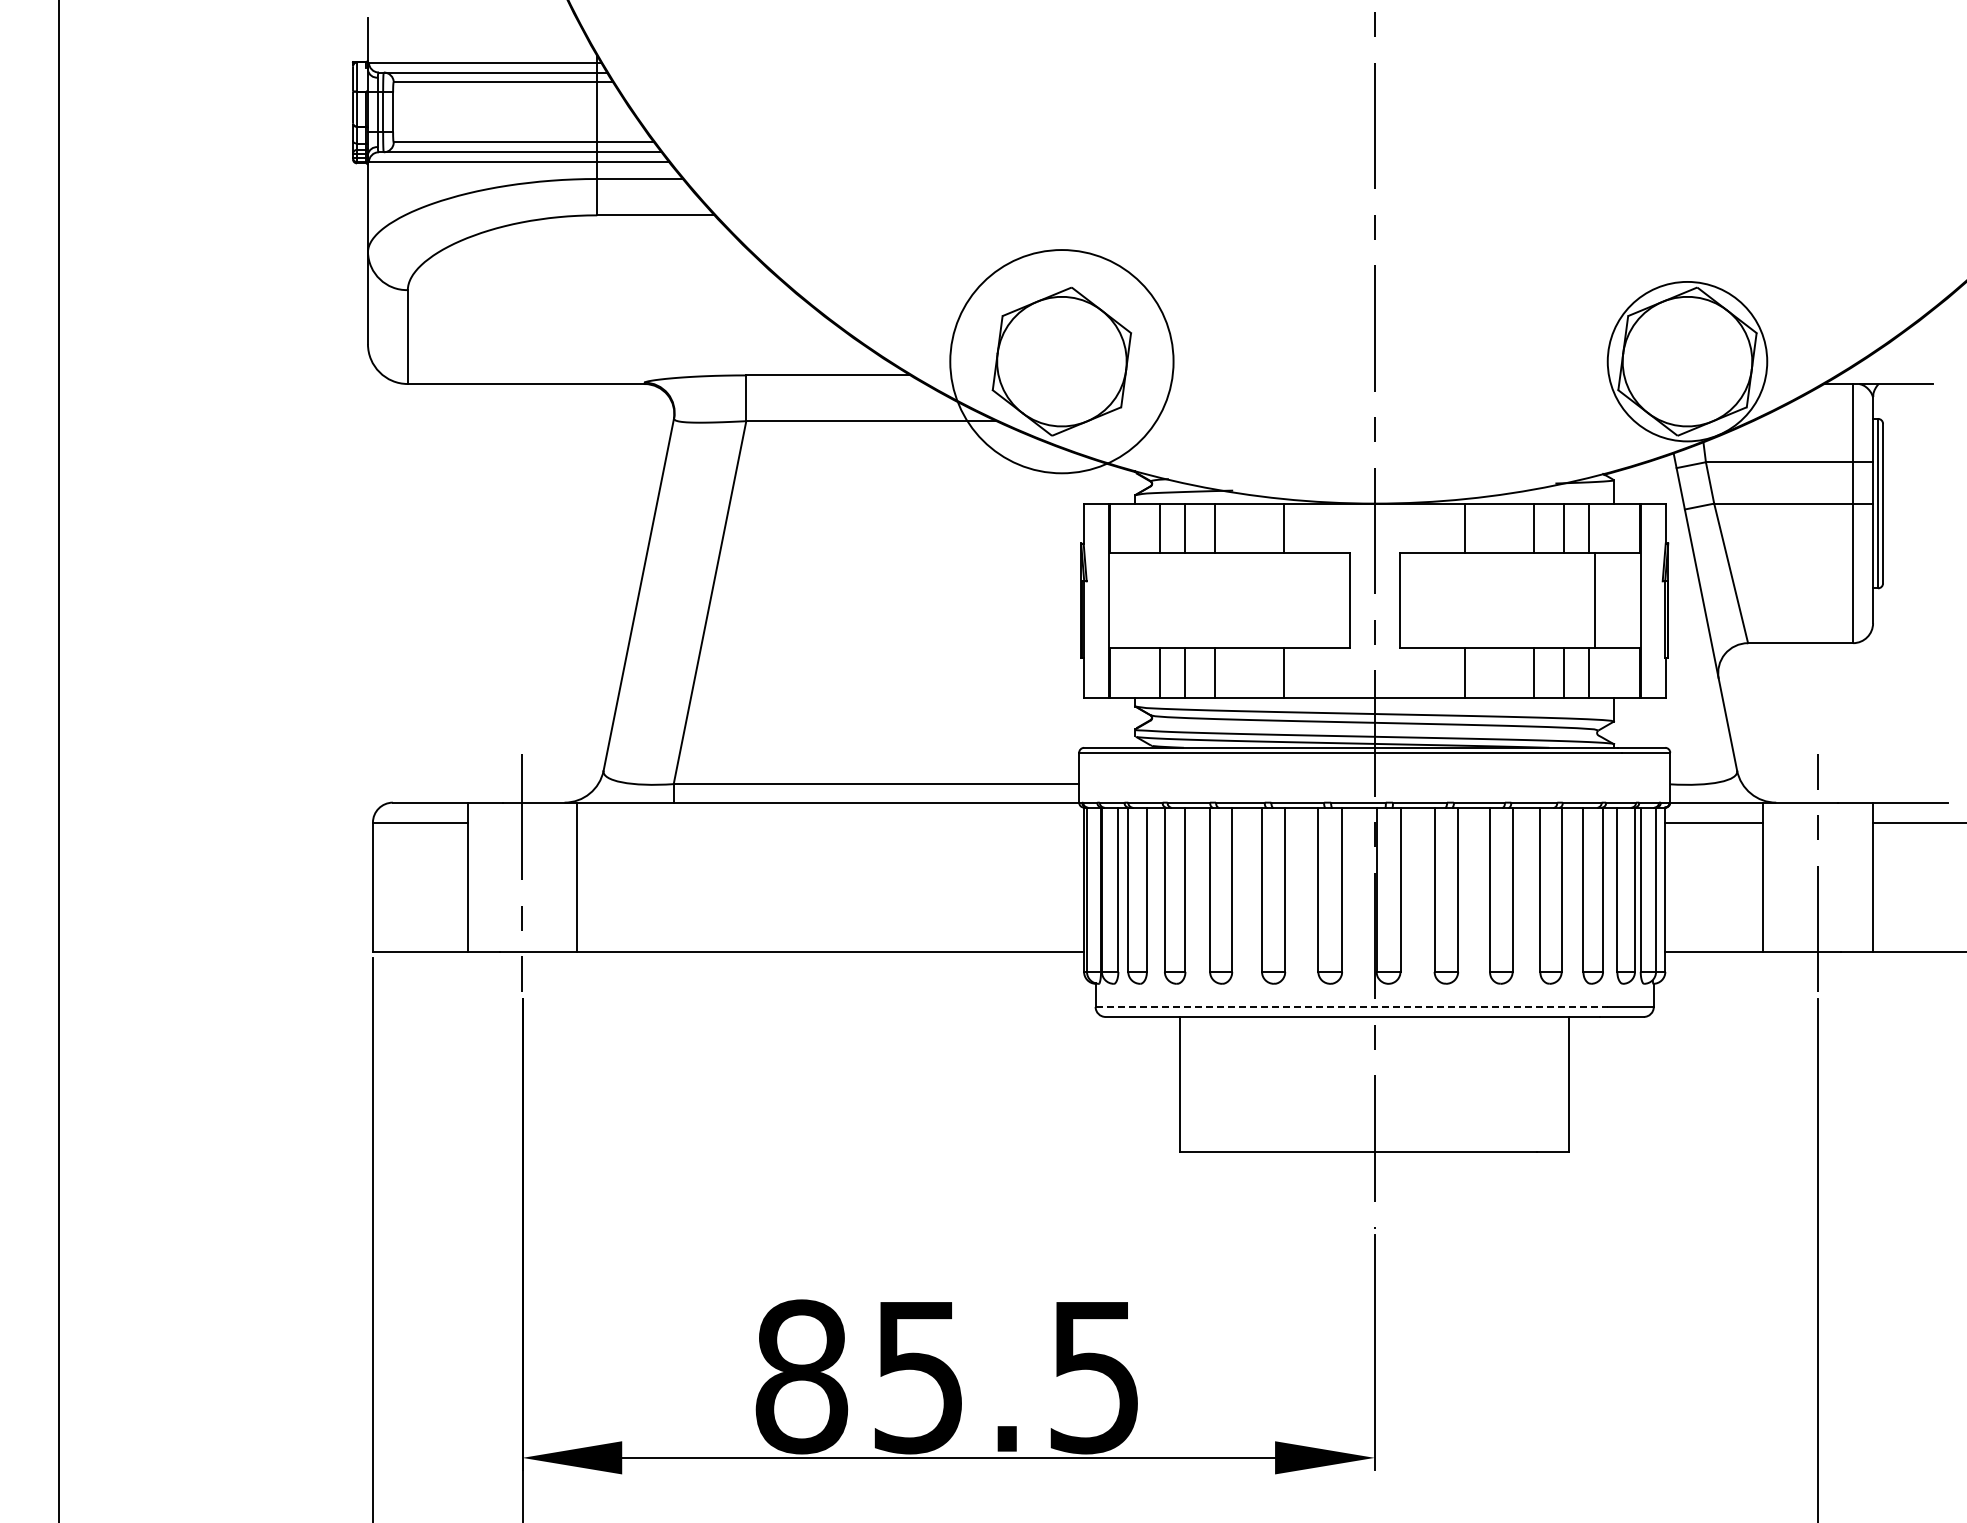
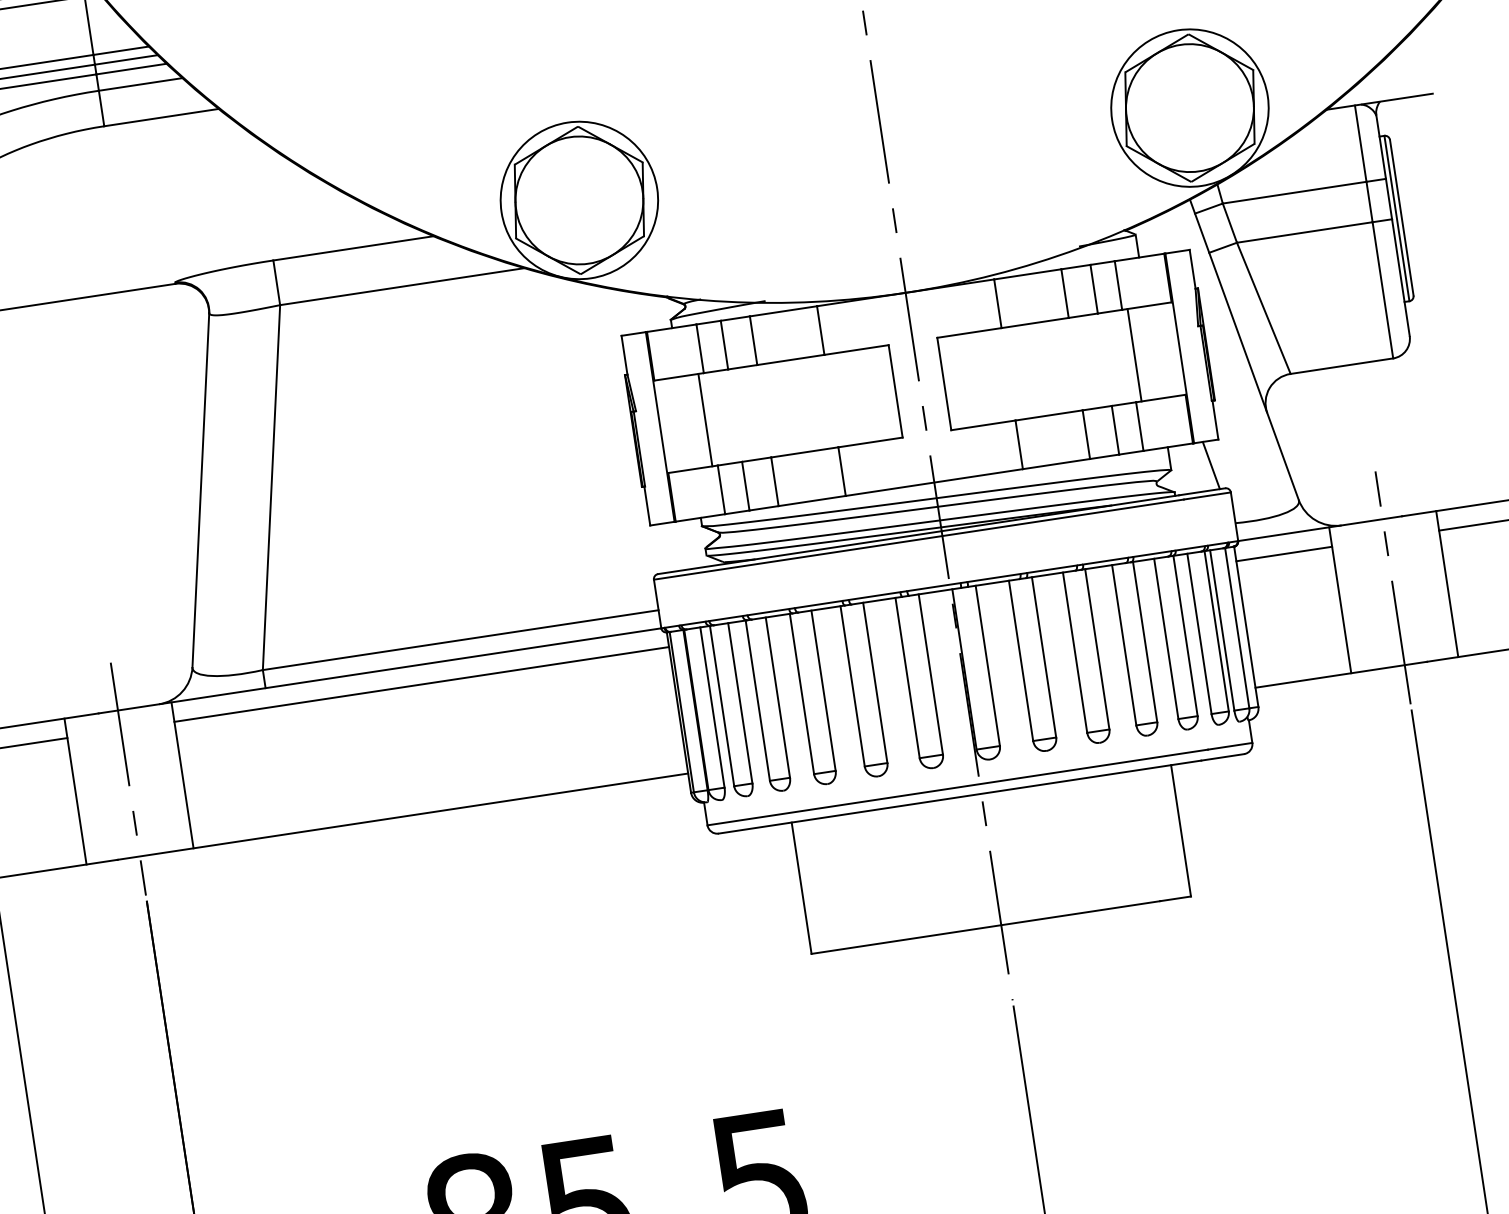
circle: (1061, 361) -> (578, 200), size x0.71
line: (1154, 600) -> (705, 419), added
line: (1654, 722) -> (1211, 465), added
line: (830, 822) -> (421, 684), added
line: (1352, 1007) -> (958, 787), dashed -> solid

